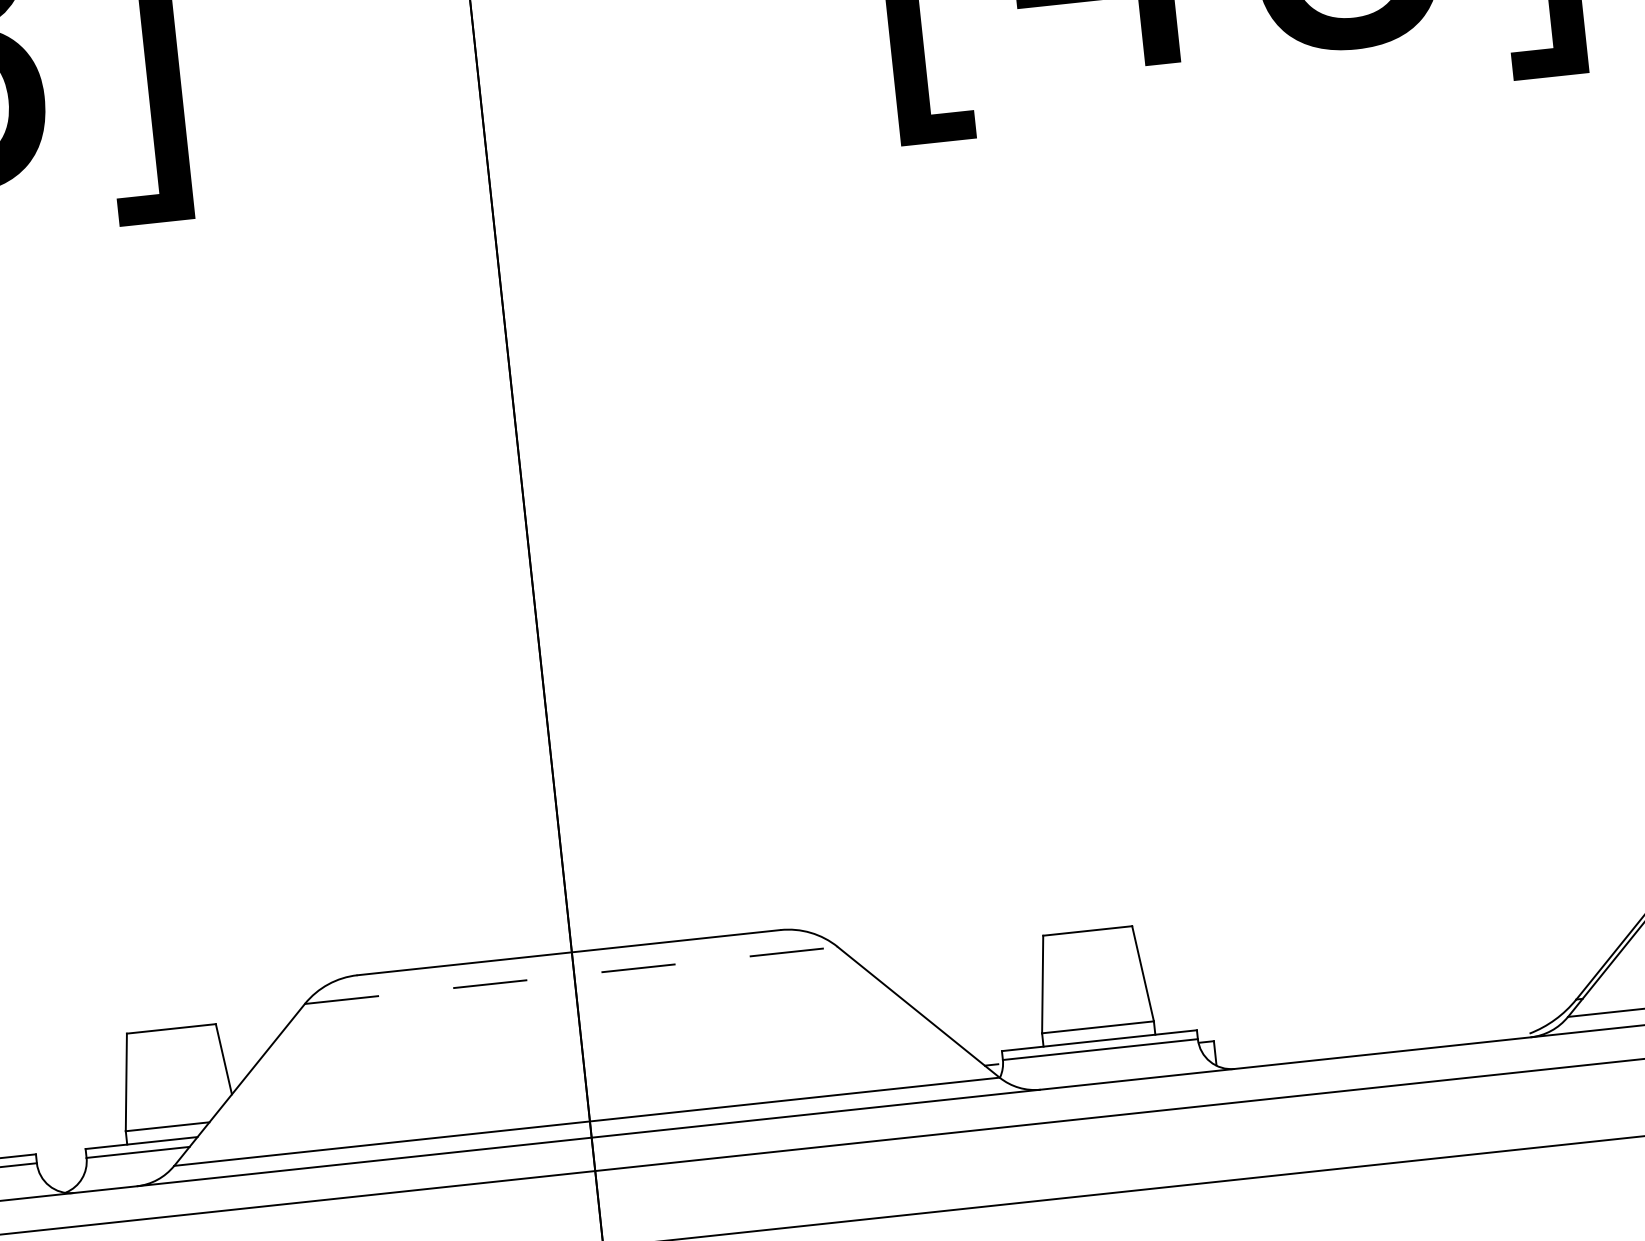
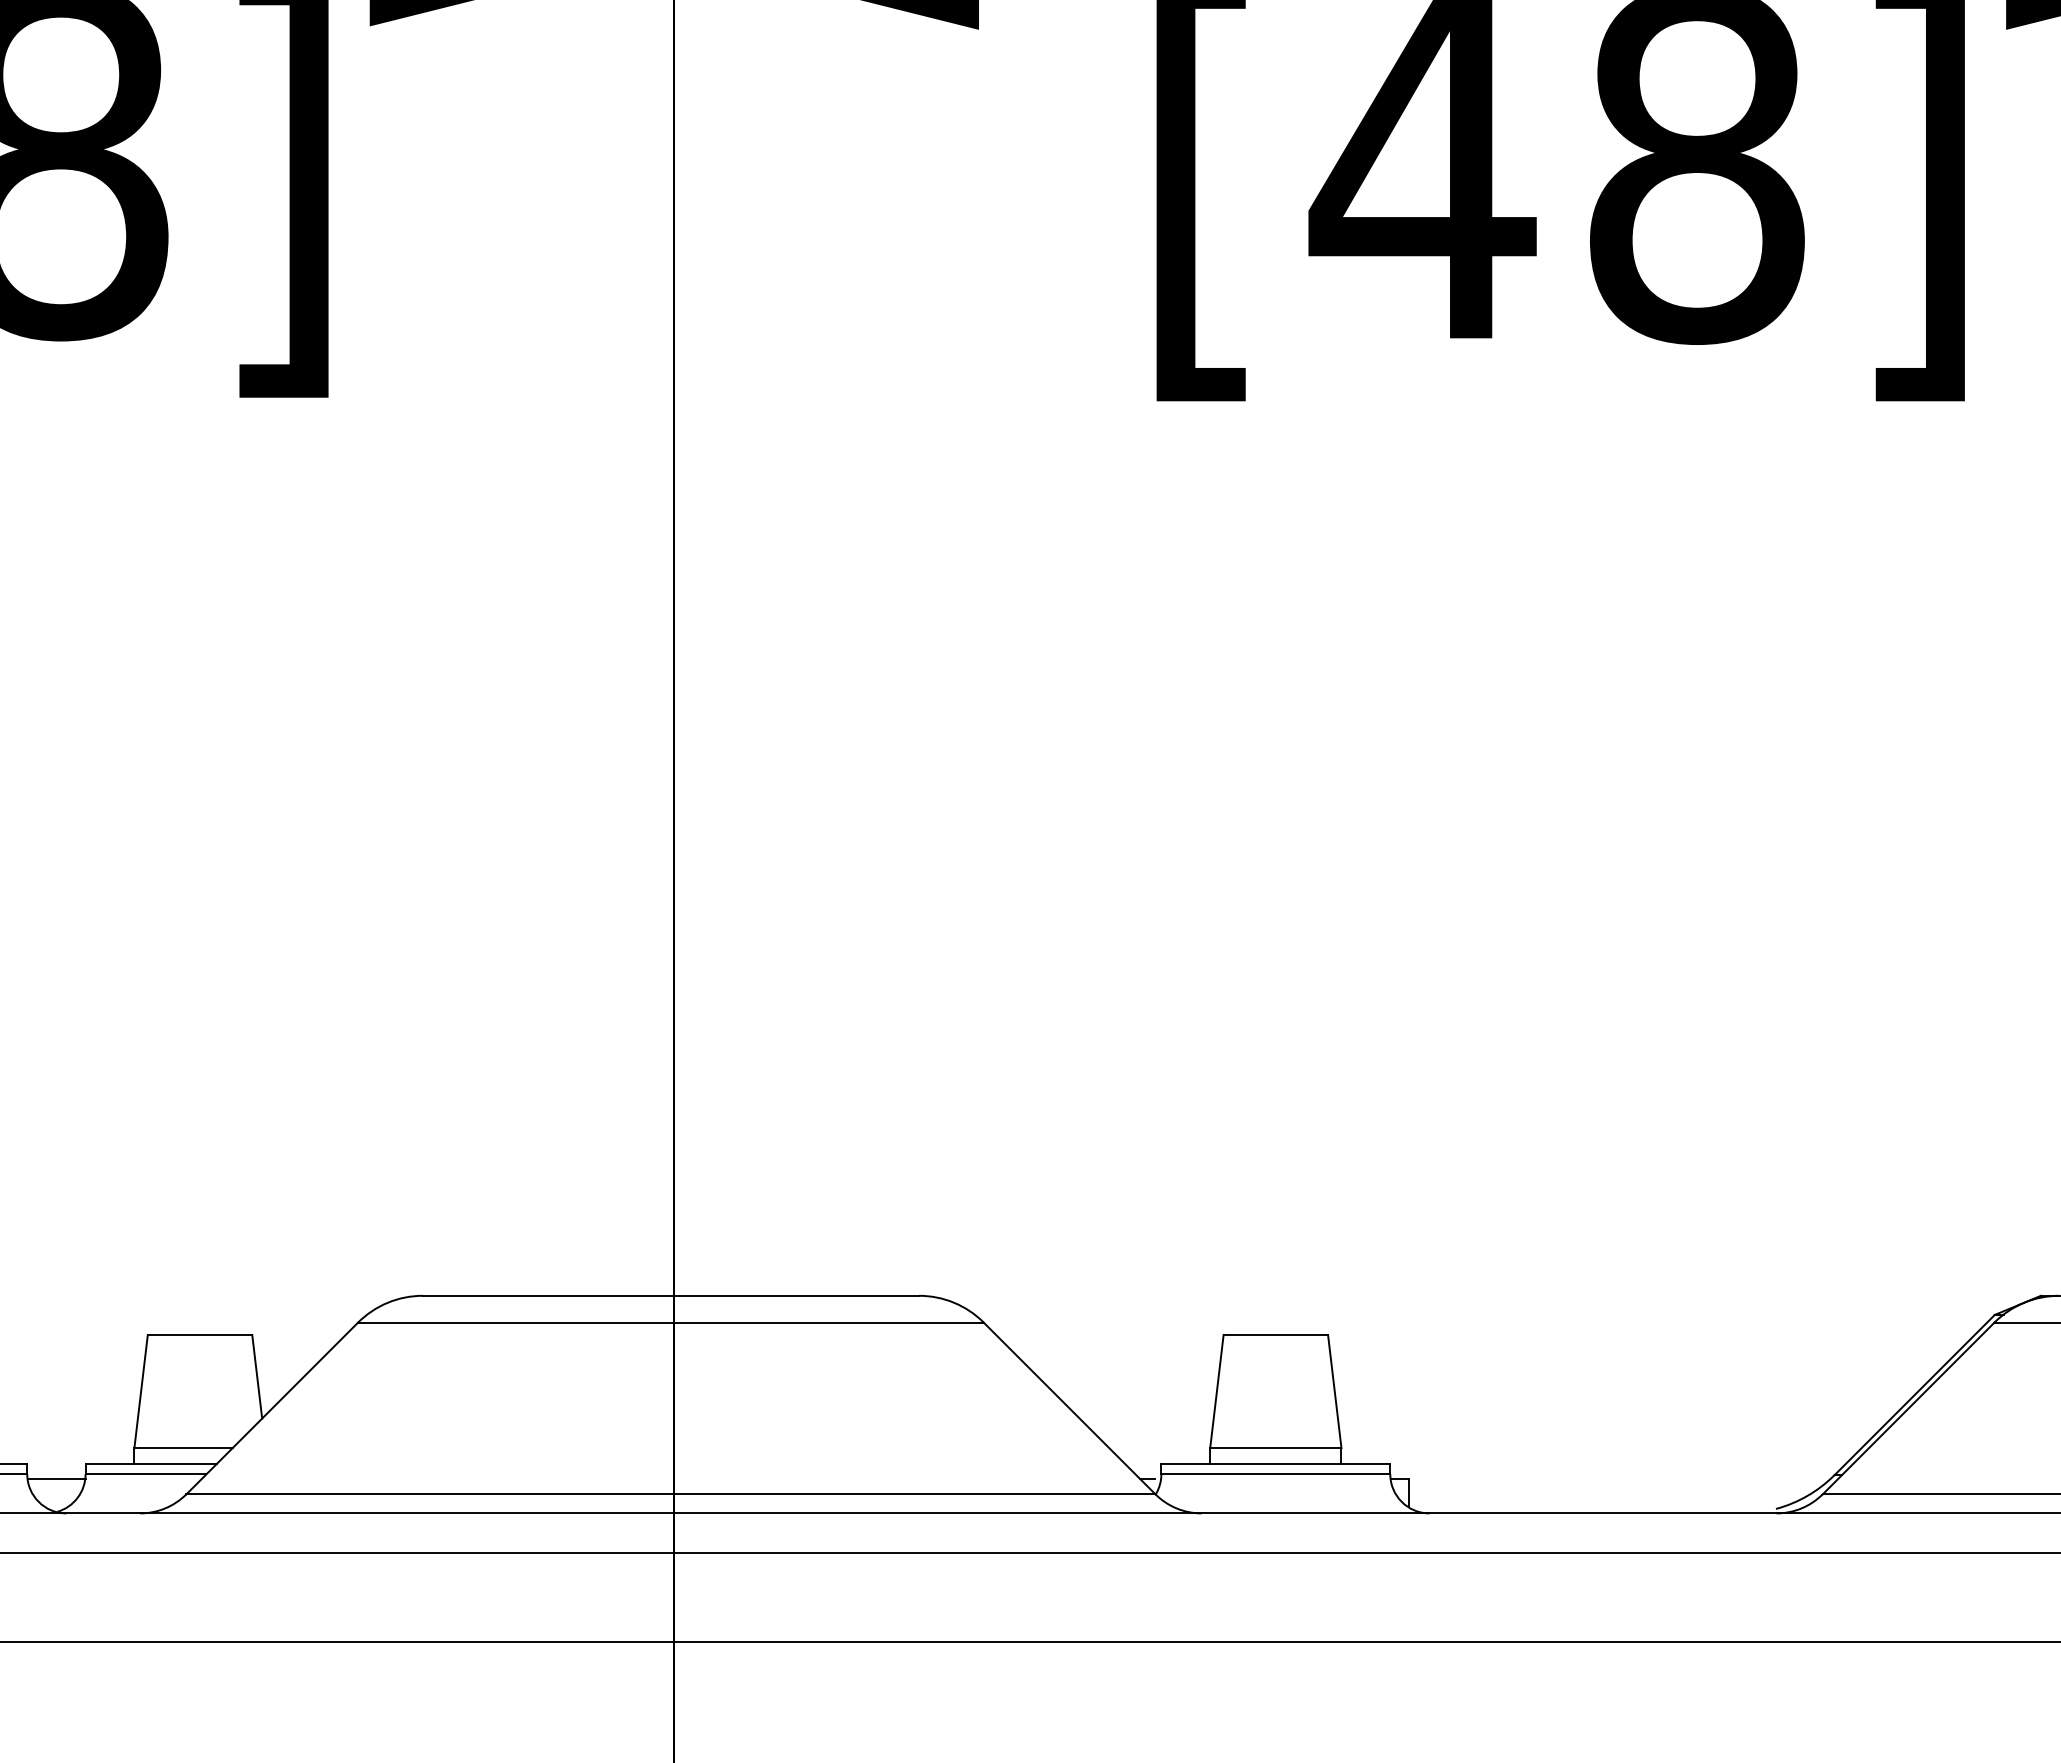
line: (570, 975) -> (670, 1322), dashed -> solid
line: (63, 1164) -> (57, 1478), added

